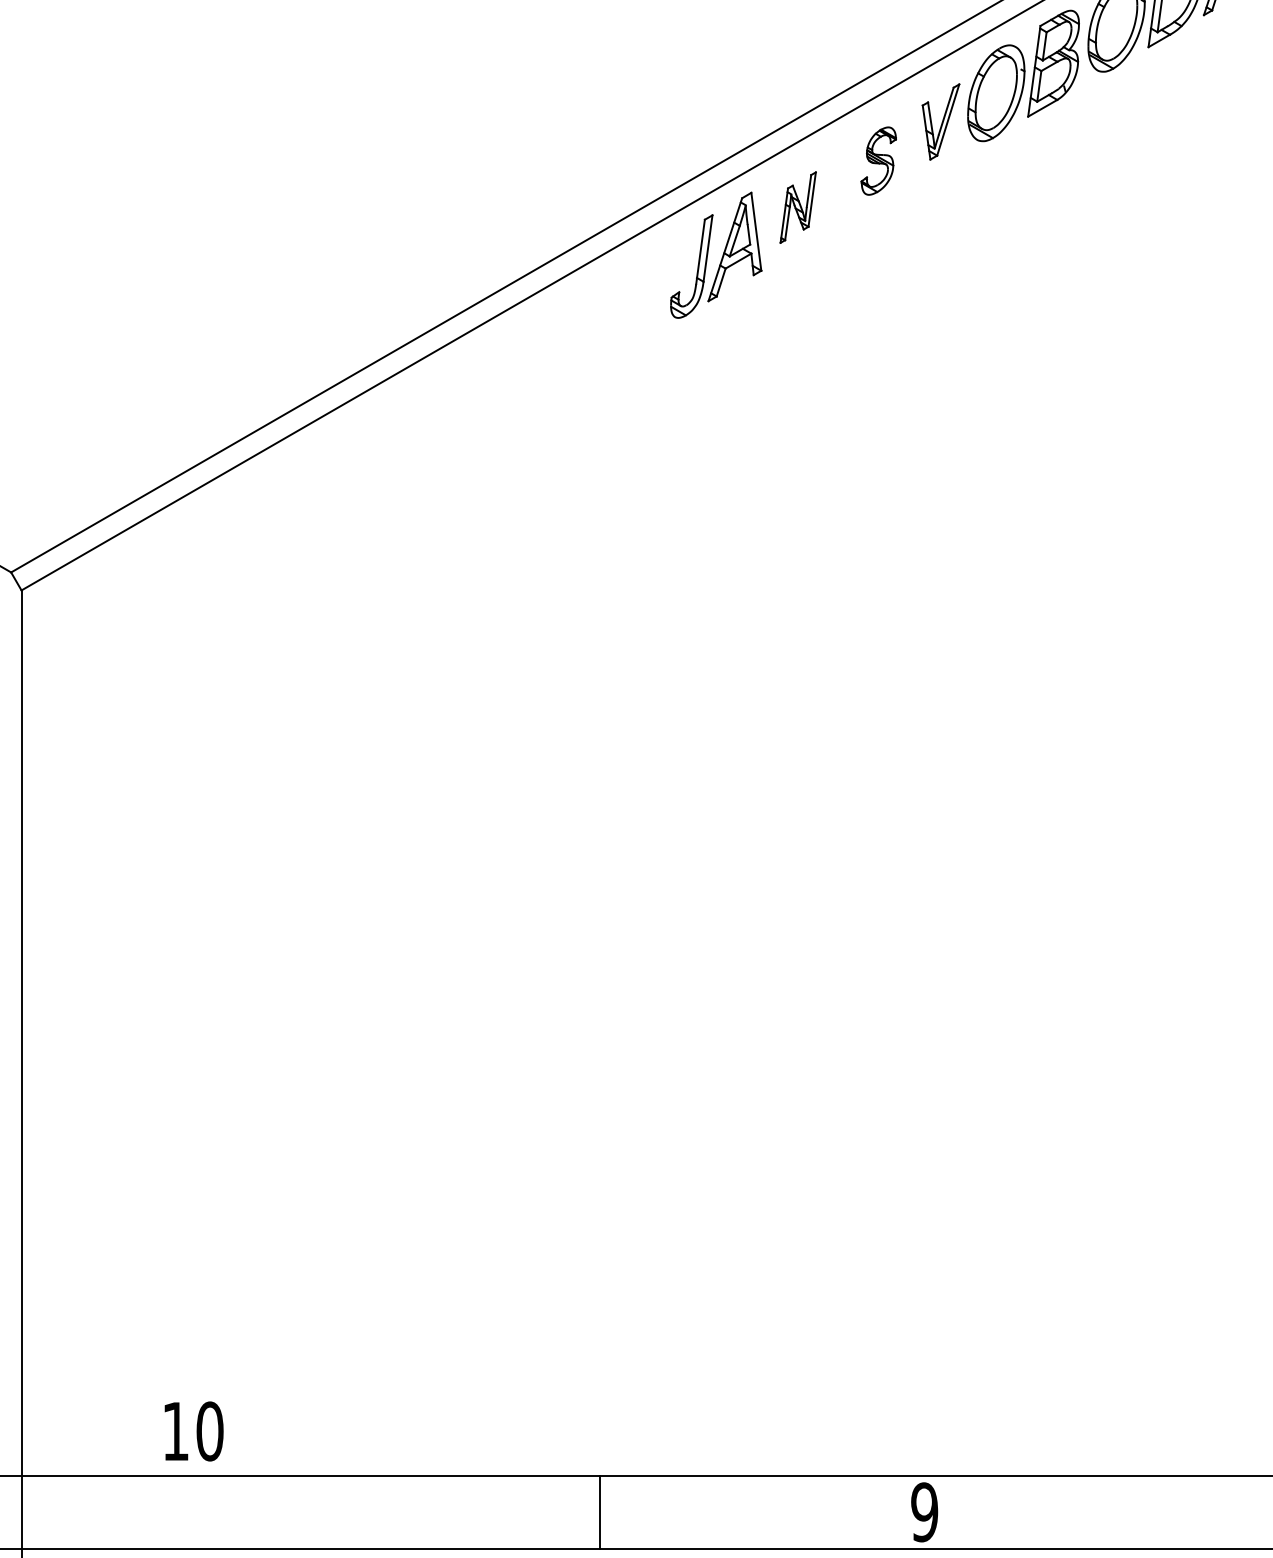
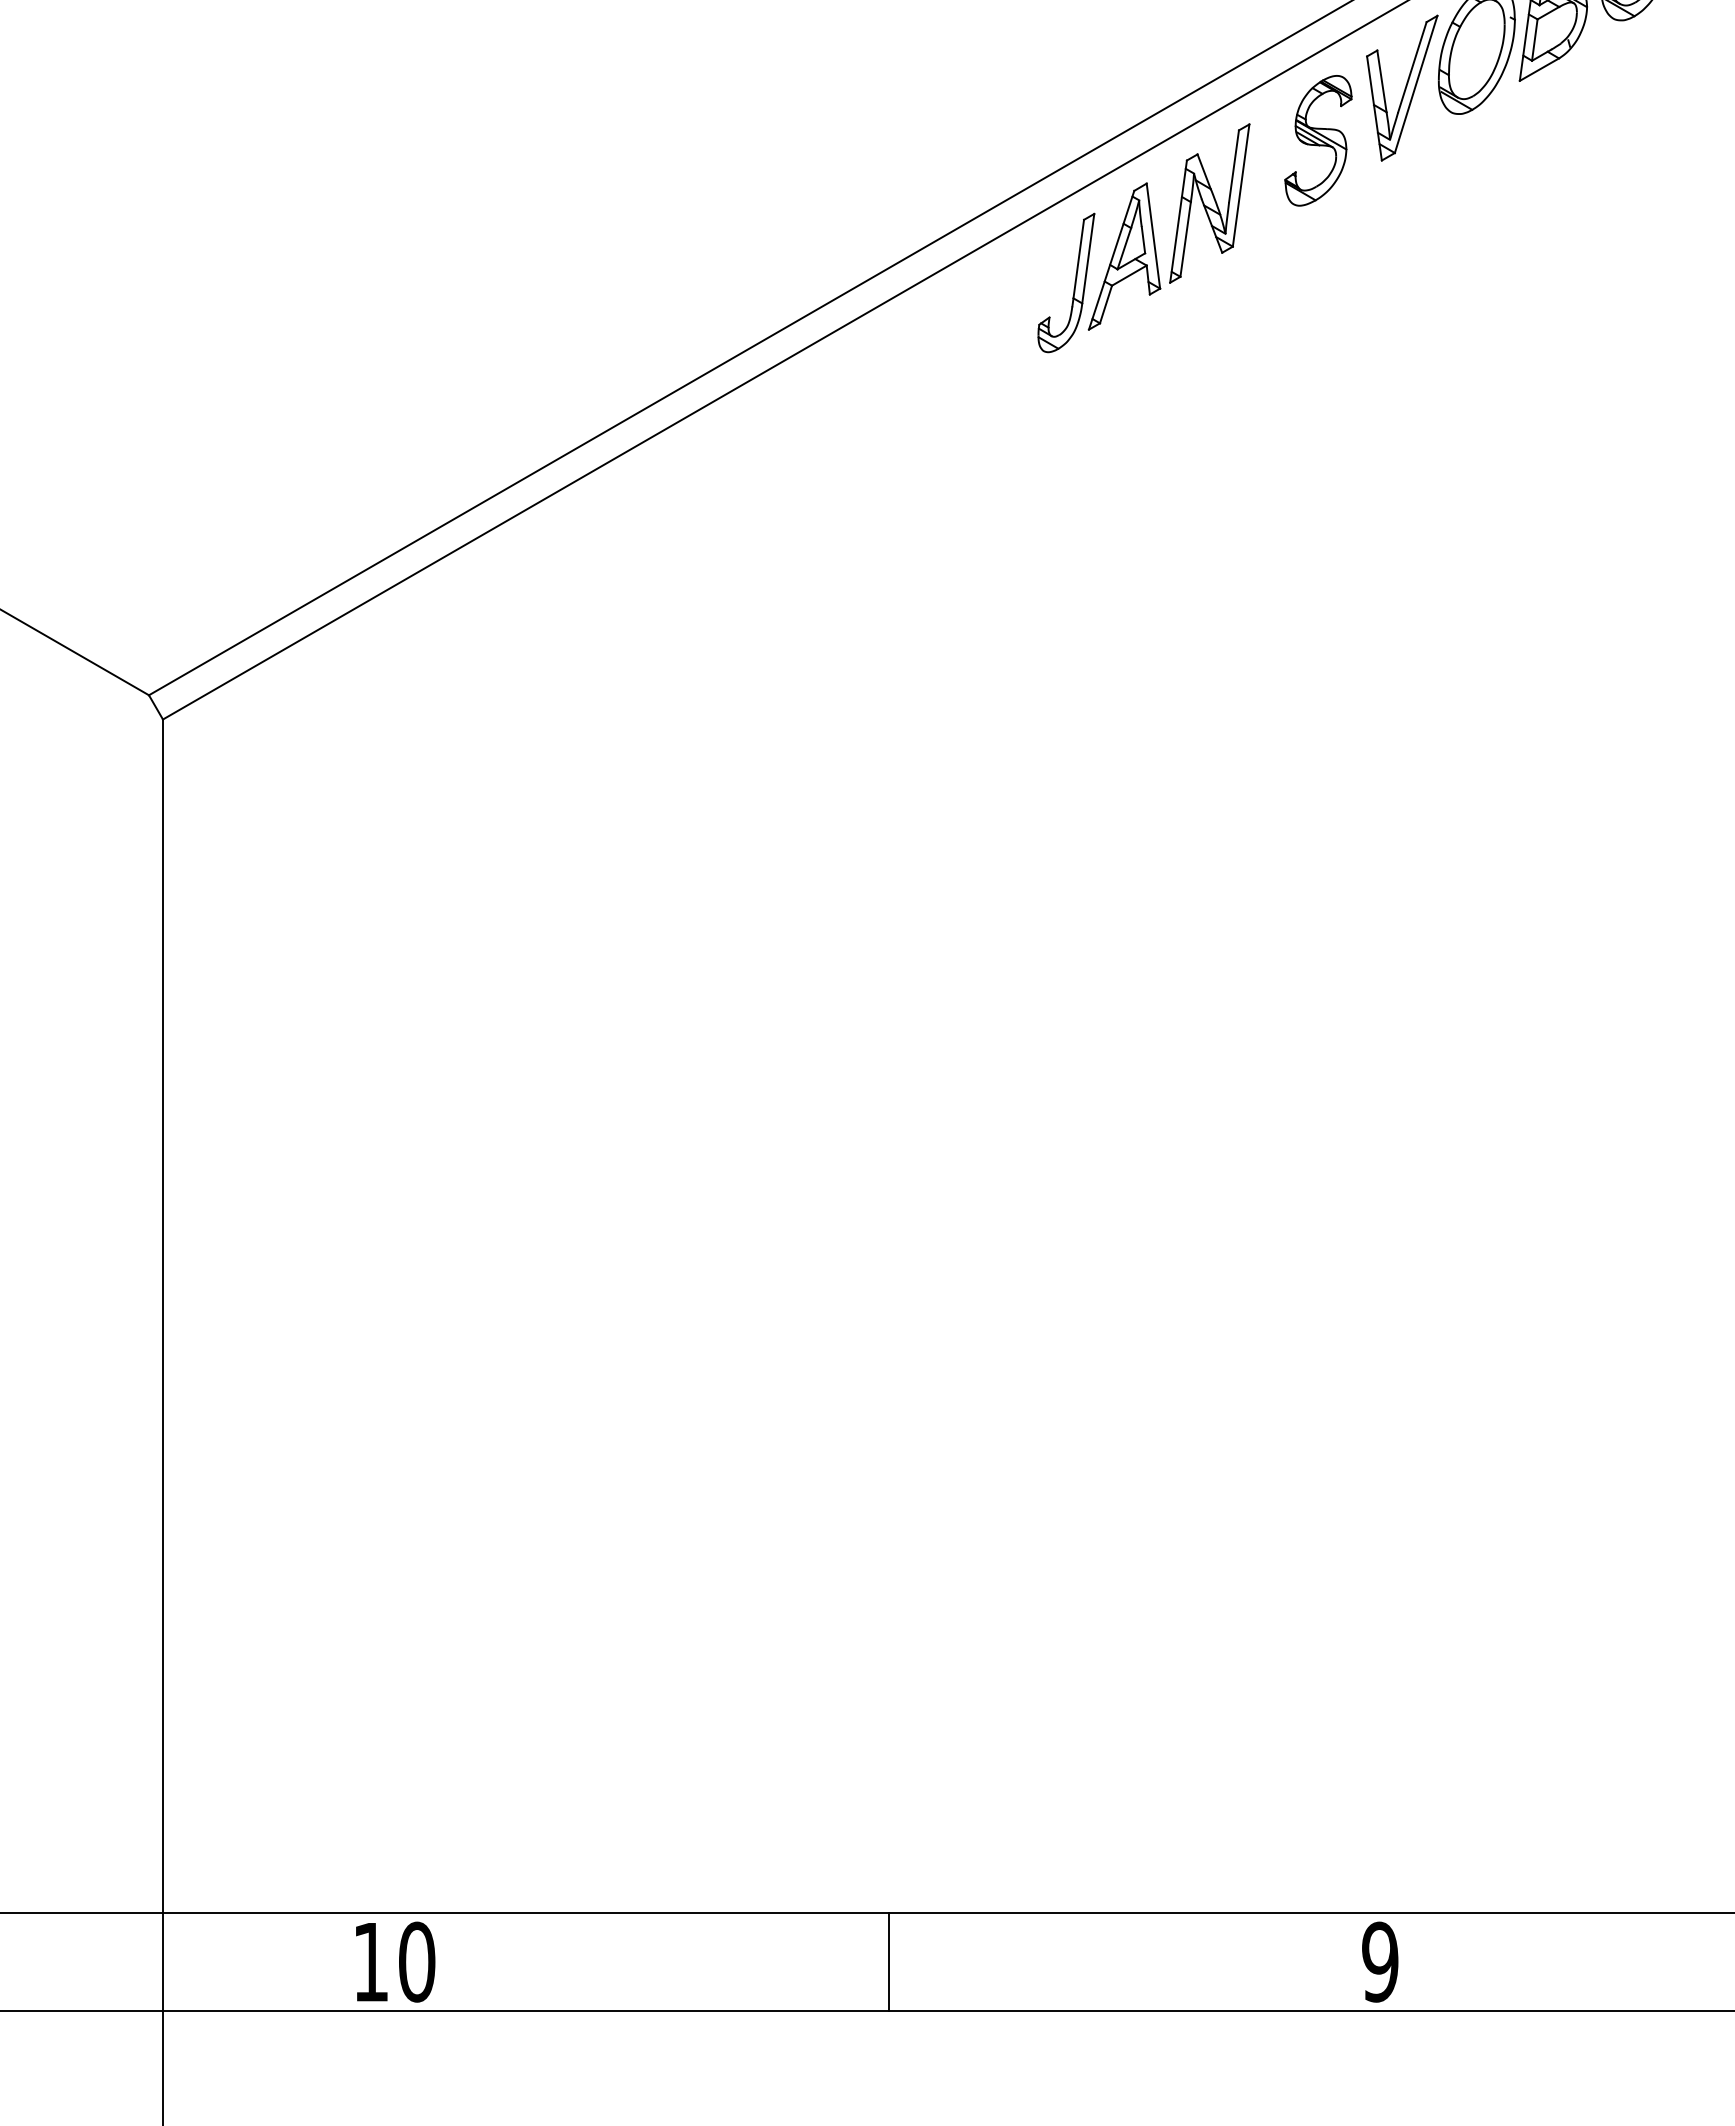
part: (941, 121) -> (1402, 87), size x1.43
part: (878, 160) -> (1318, 140), size x1.43
part: (797, 207) -> (1209, 203), size x1.67
text: (194, 1430) -> (395, 1961), moved
line: (599, 1511) -> (888, 1961), moved

